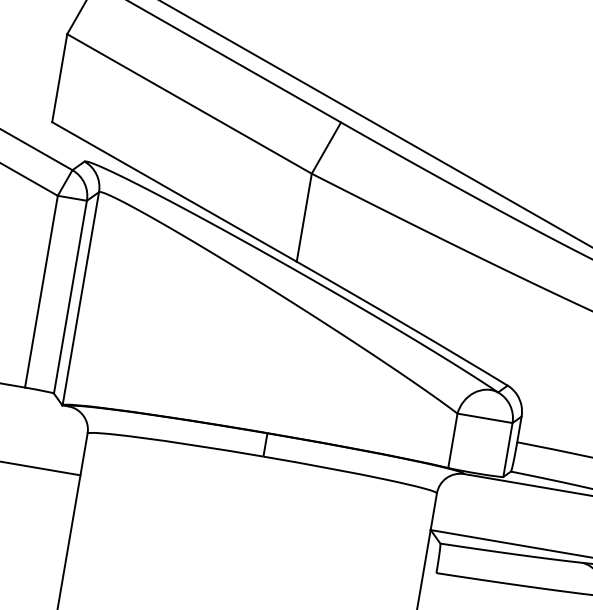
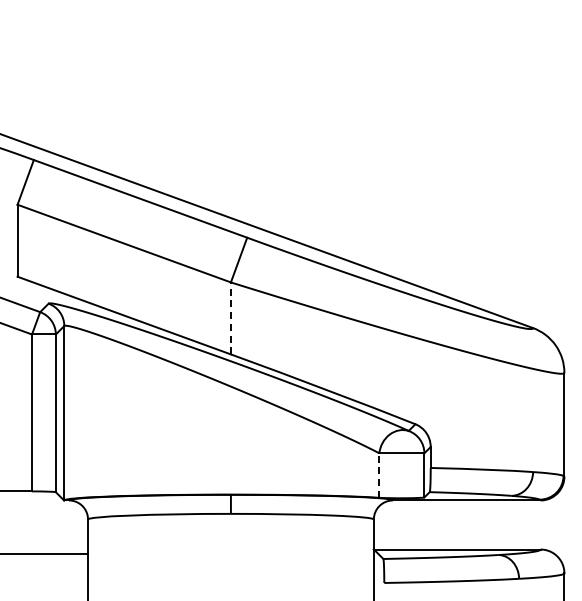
line: (303, 217) -> (230, 318), solid -> dashed
line: (453, 440) -> (379, 475), solid -> dashed

